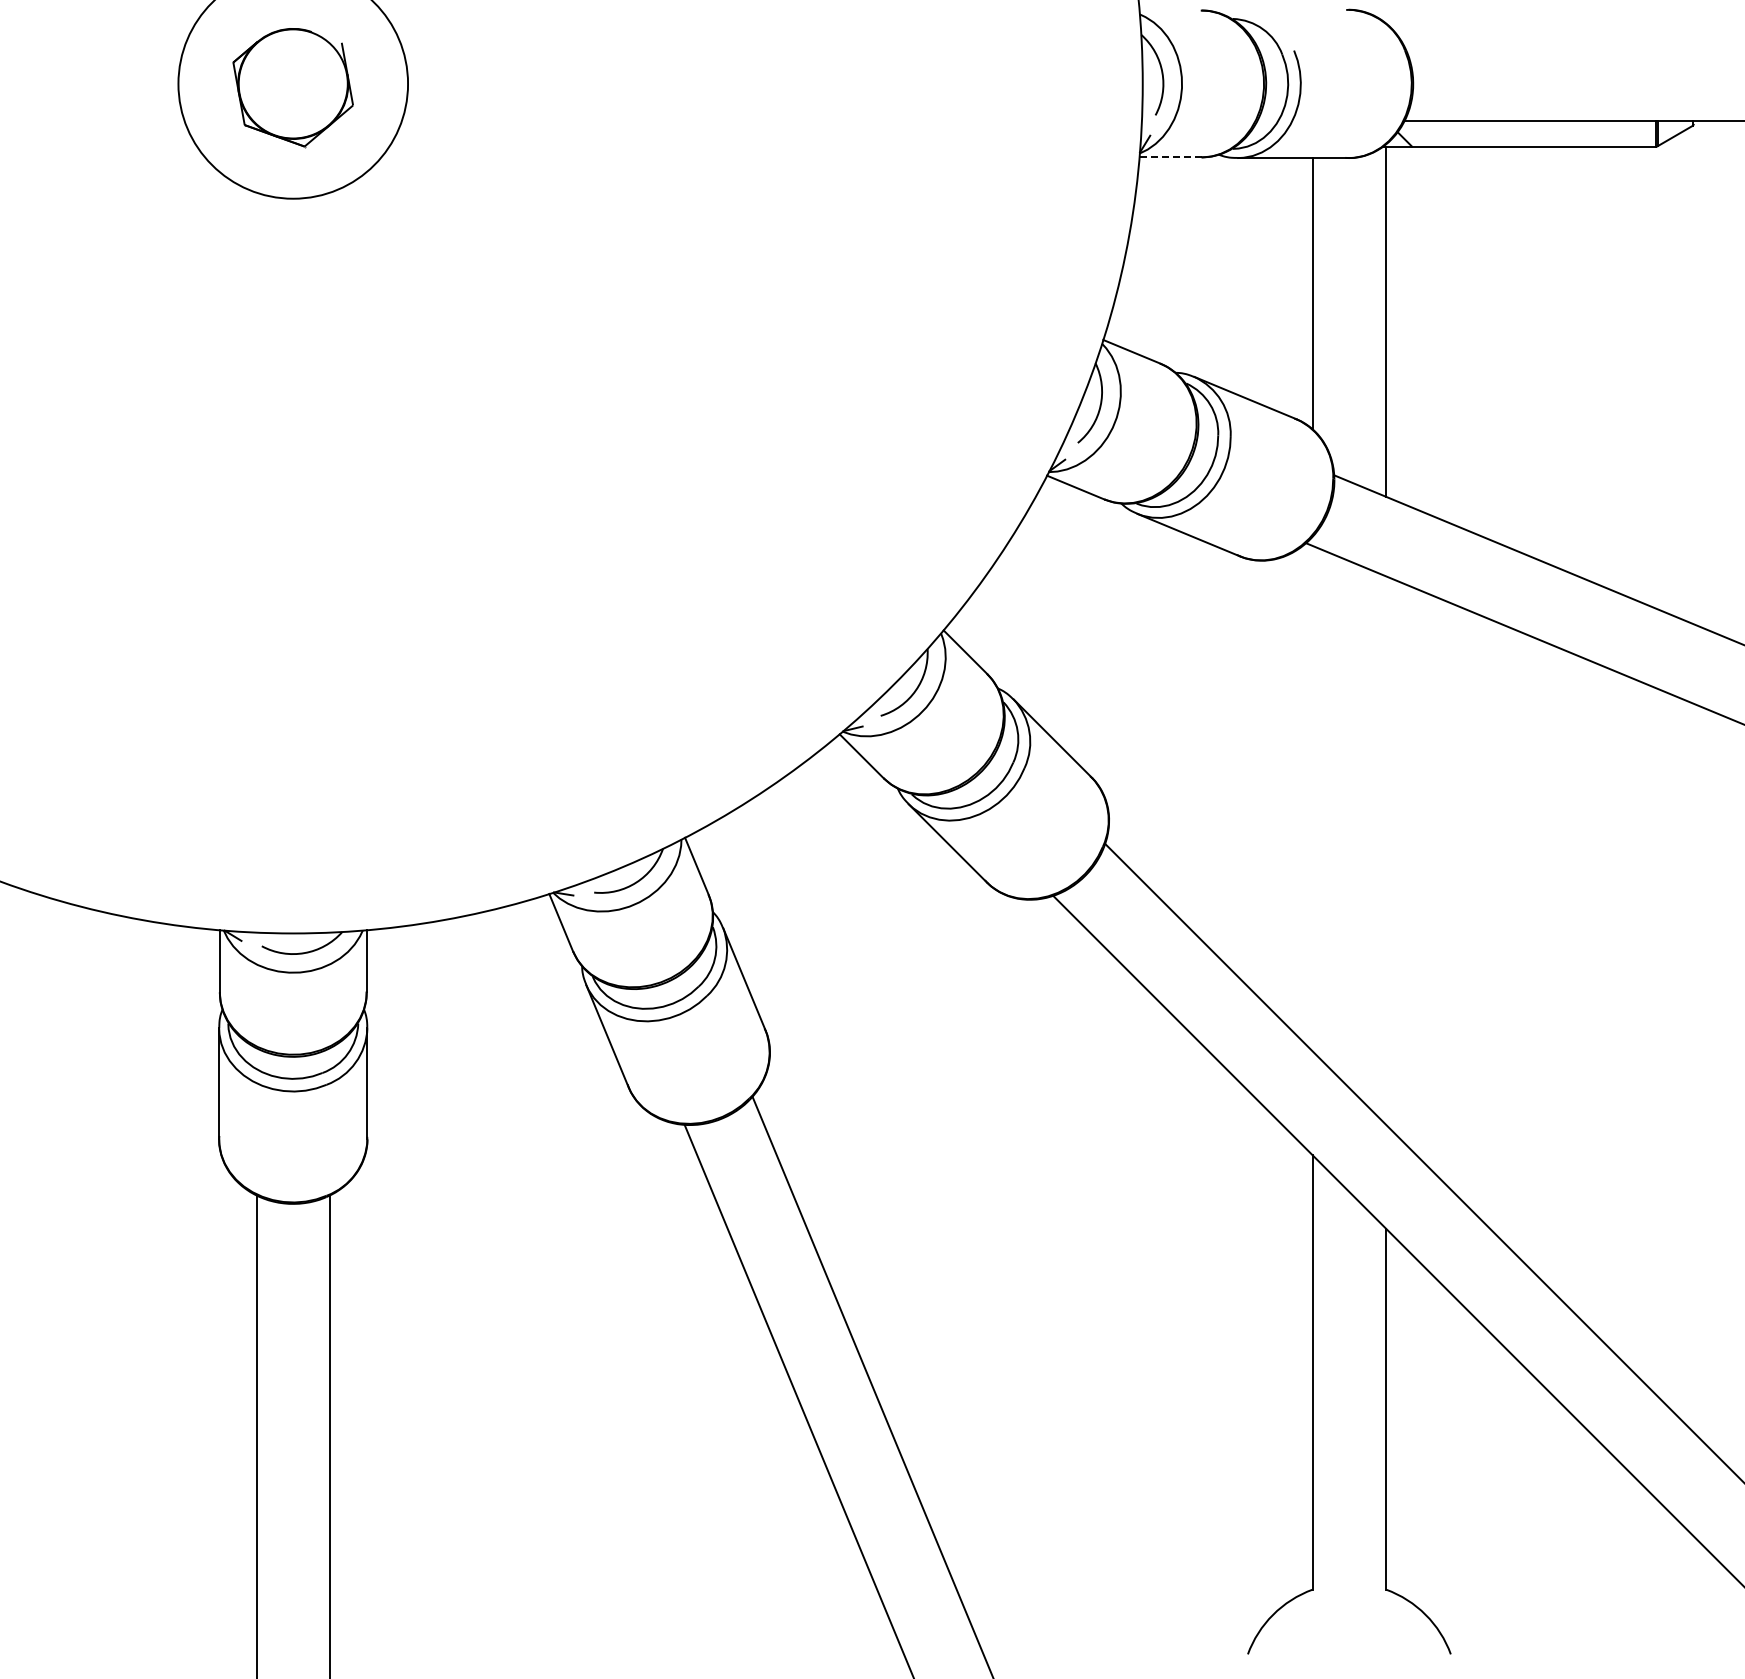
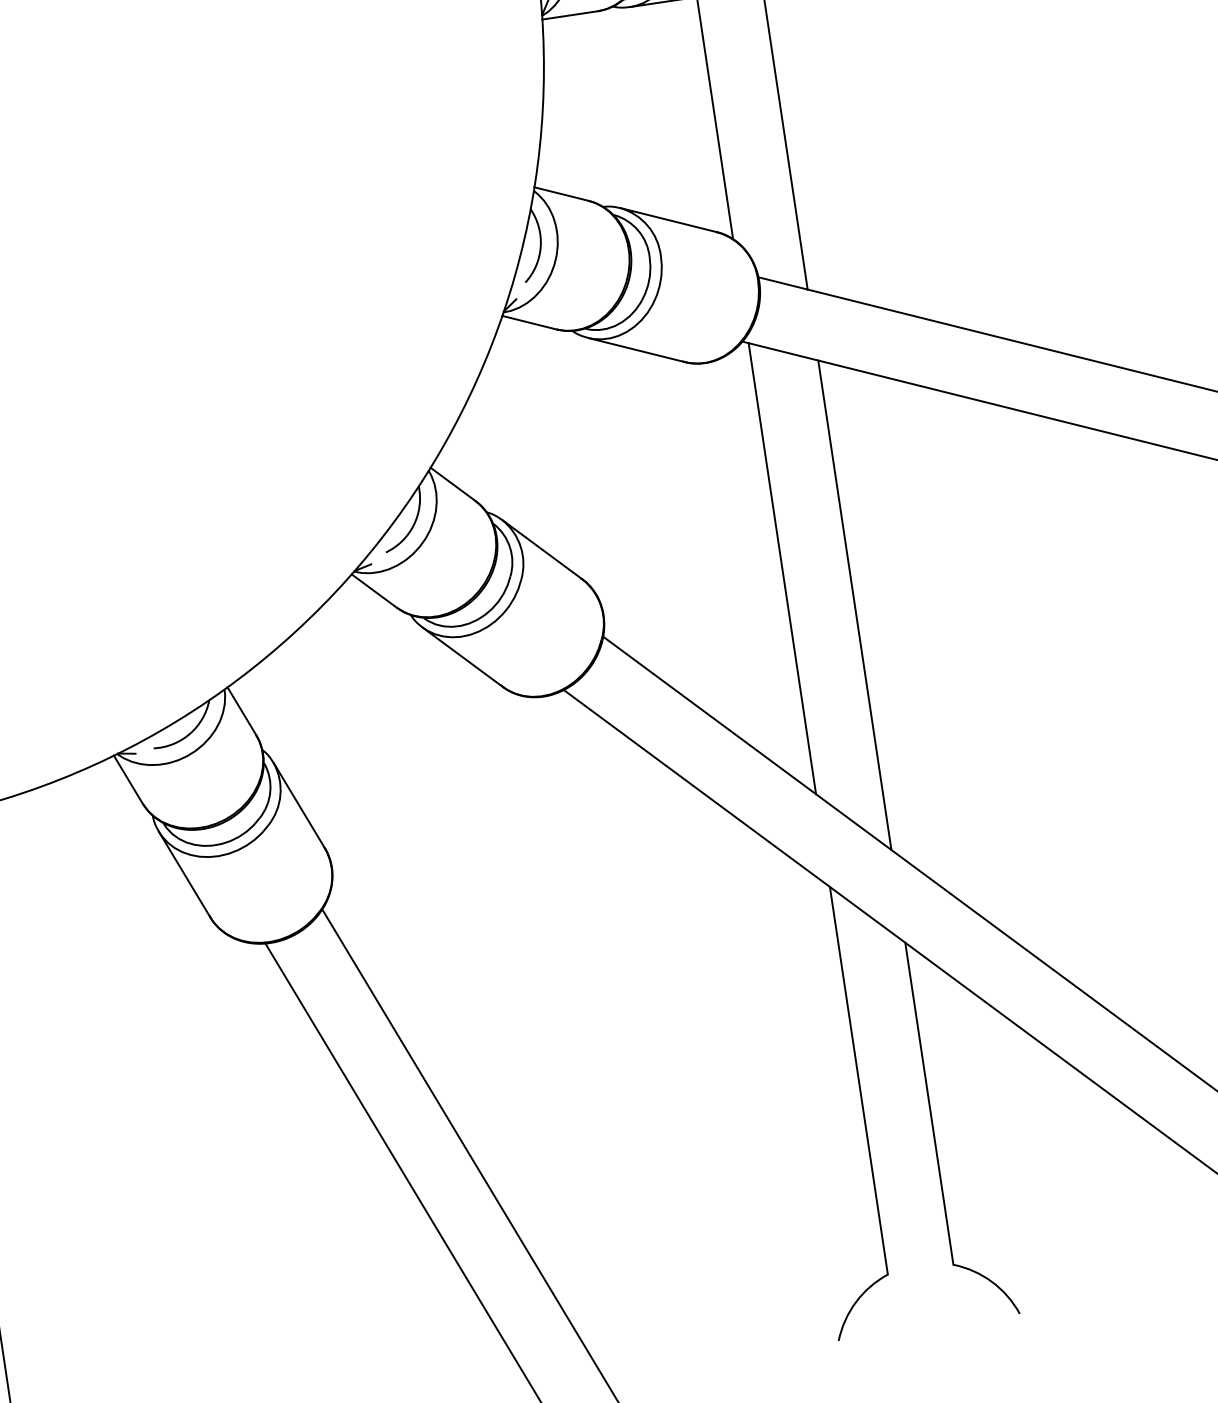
line: (1170, 157) -> (569, 15), dashed -> solid
line: (1312, 798) -> (782, 568), added
line: (1386, 850) -> (855, 605), added

